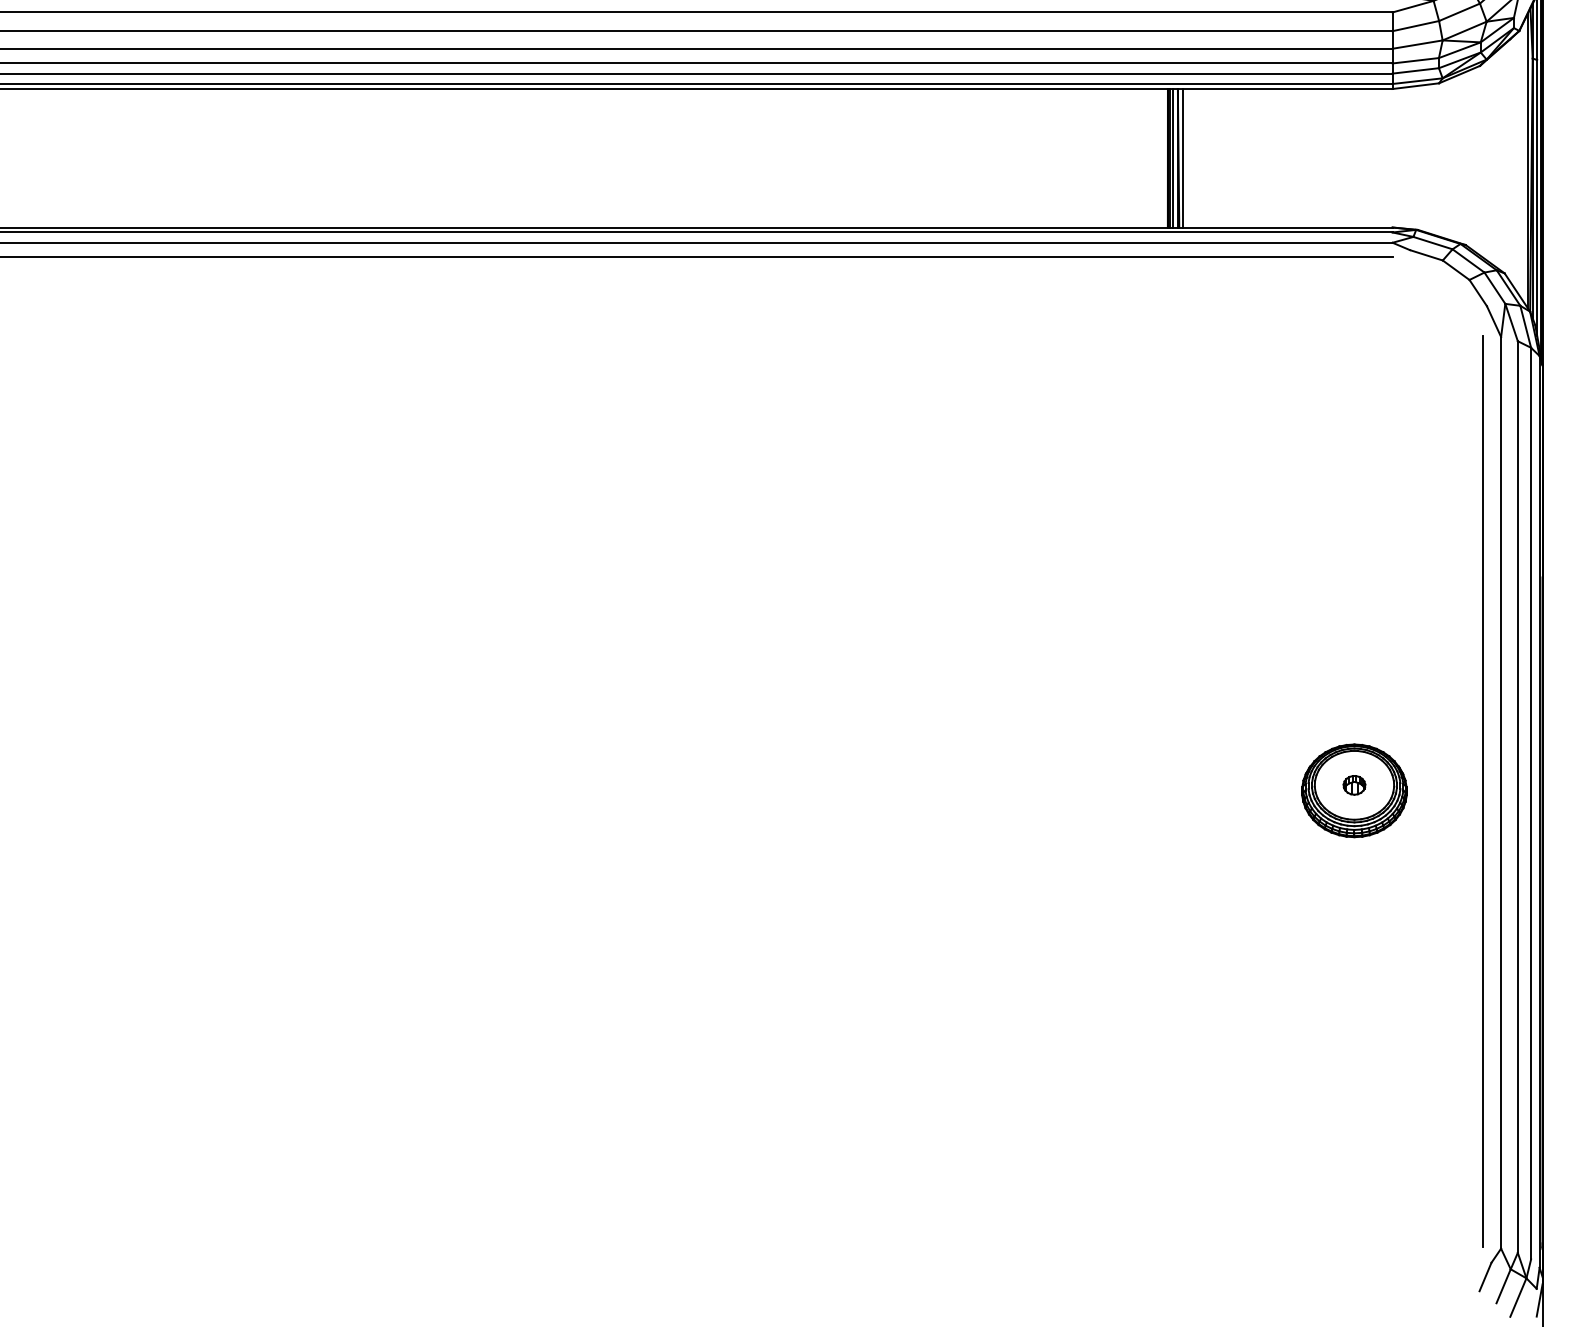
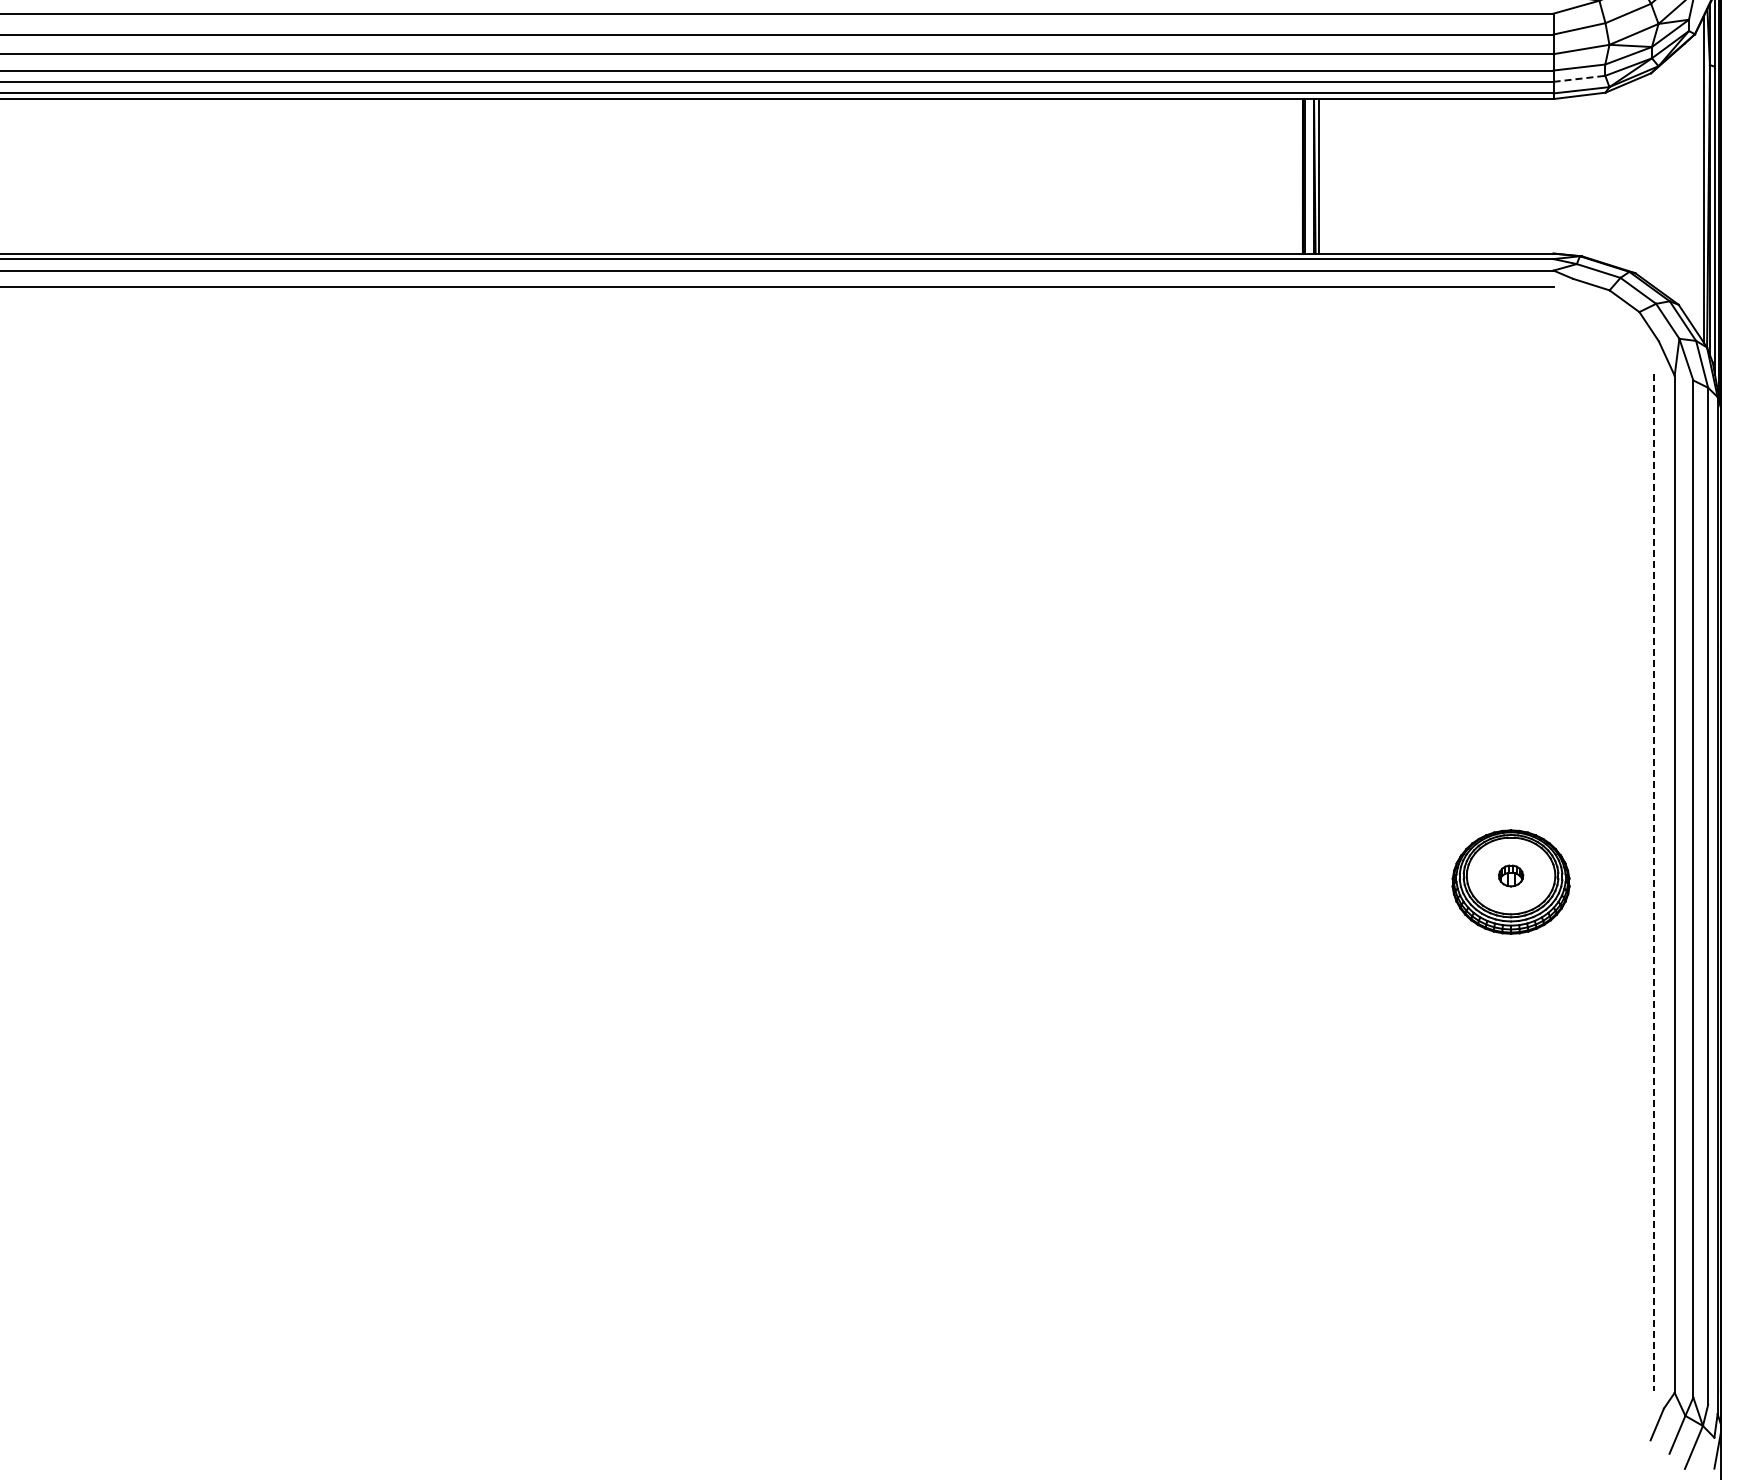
line: (1415, 70) -> (1579, 78), solid -> dashed
line: (1172, 158) -> (1308, 176), removed
line: (1483, 791) -> (1654, 882), solid -> dashed

